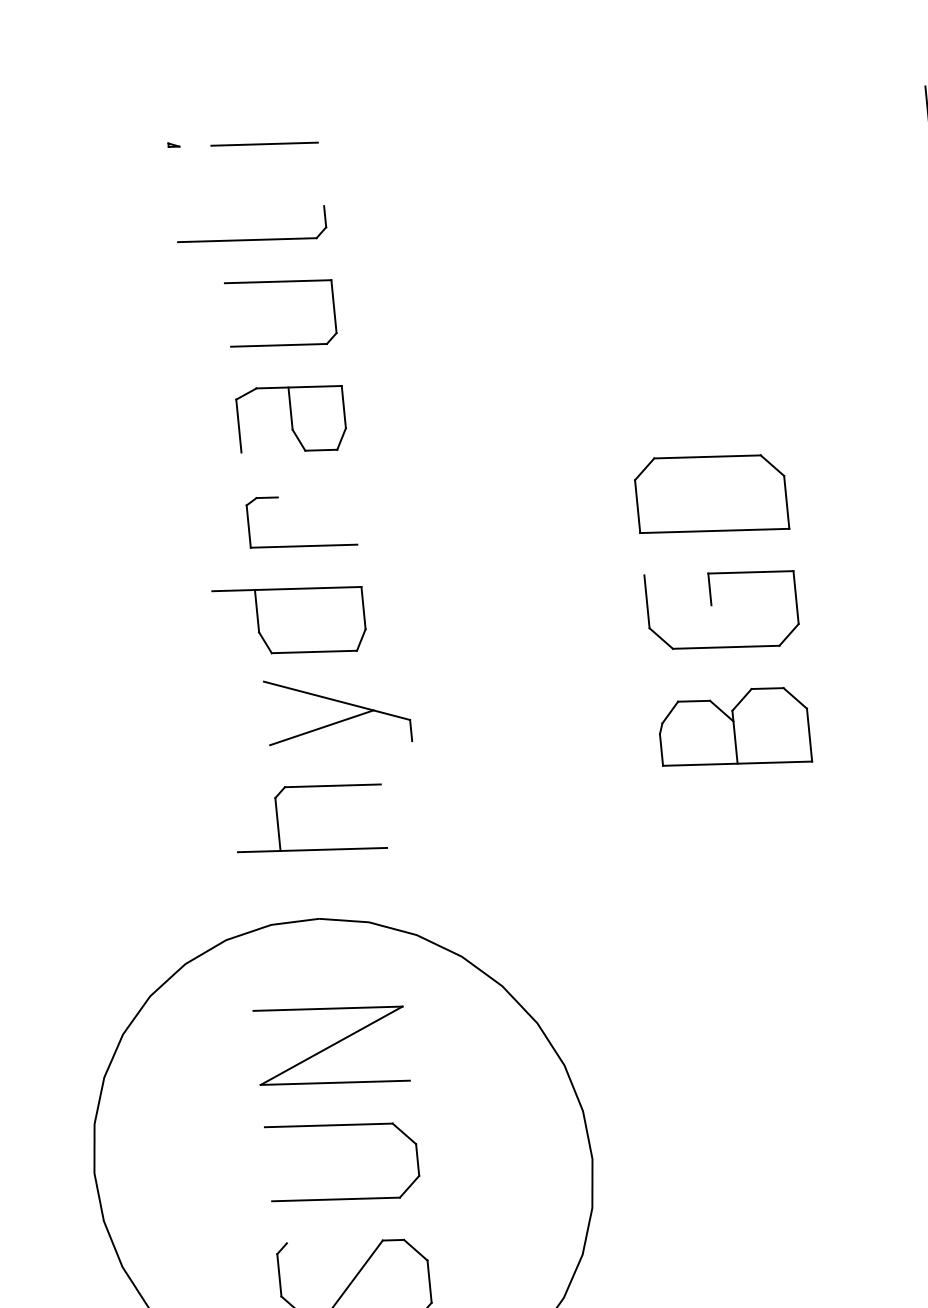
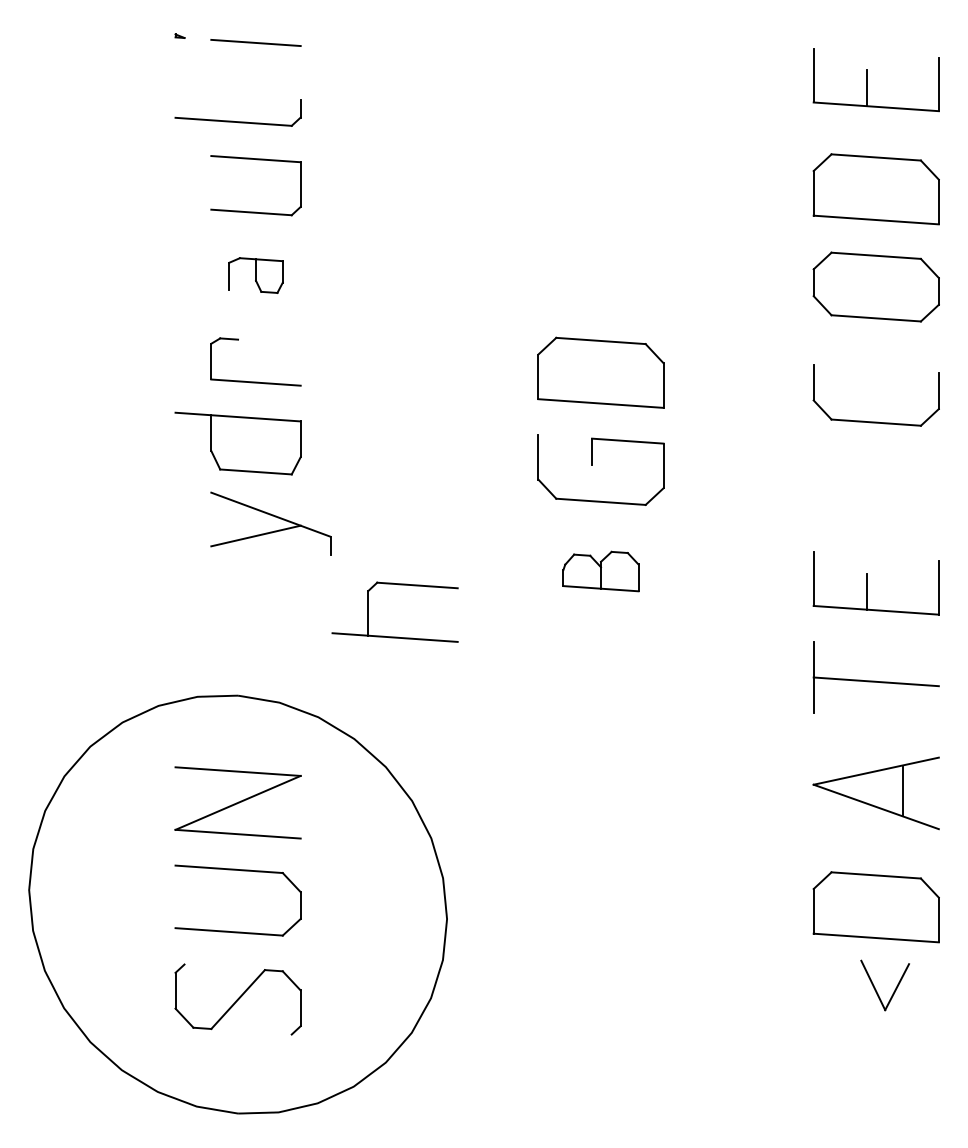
part: (291, 419) -> (255, 275), size x0.6
part: (733, 729) -> (600, 571), size x0.6
part: (311, 848) -> (394, 636), moved

